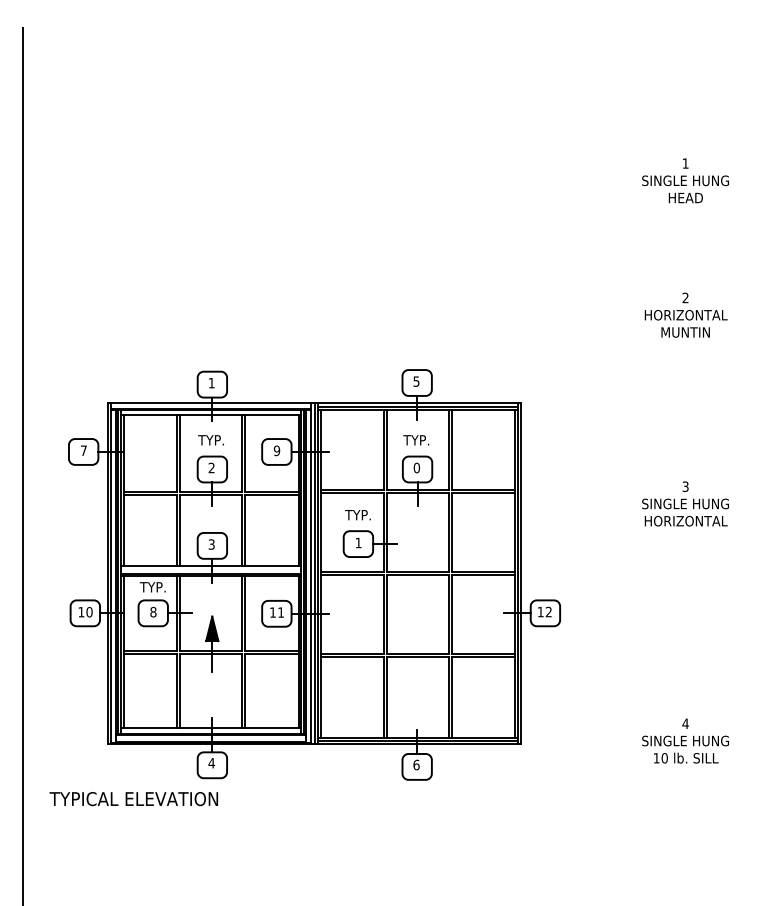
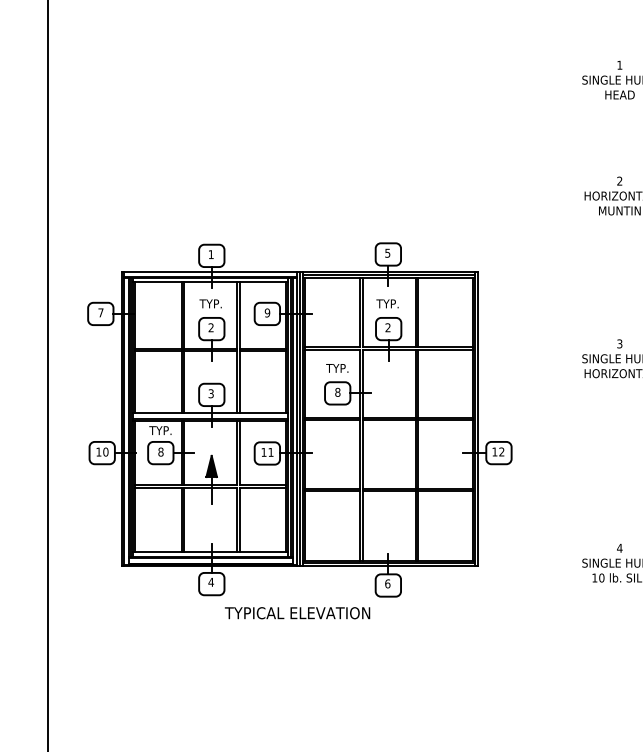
text: (416, 467) -> (387, 327), 0 -> 2
text: (358, 542) -> (337, 392), 1 -> 8
text: (133, 799) -> (297, 613), moved

